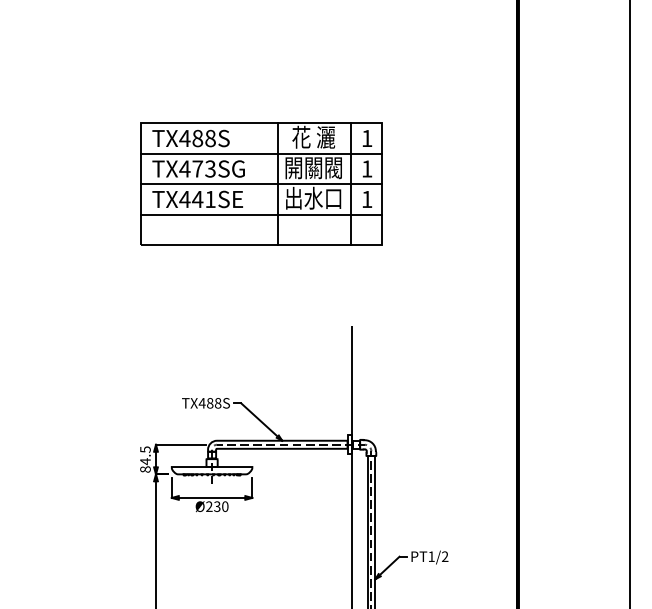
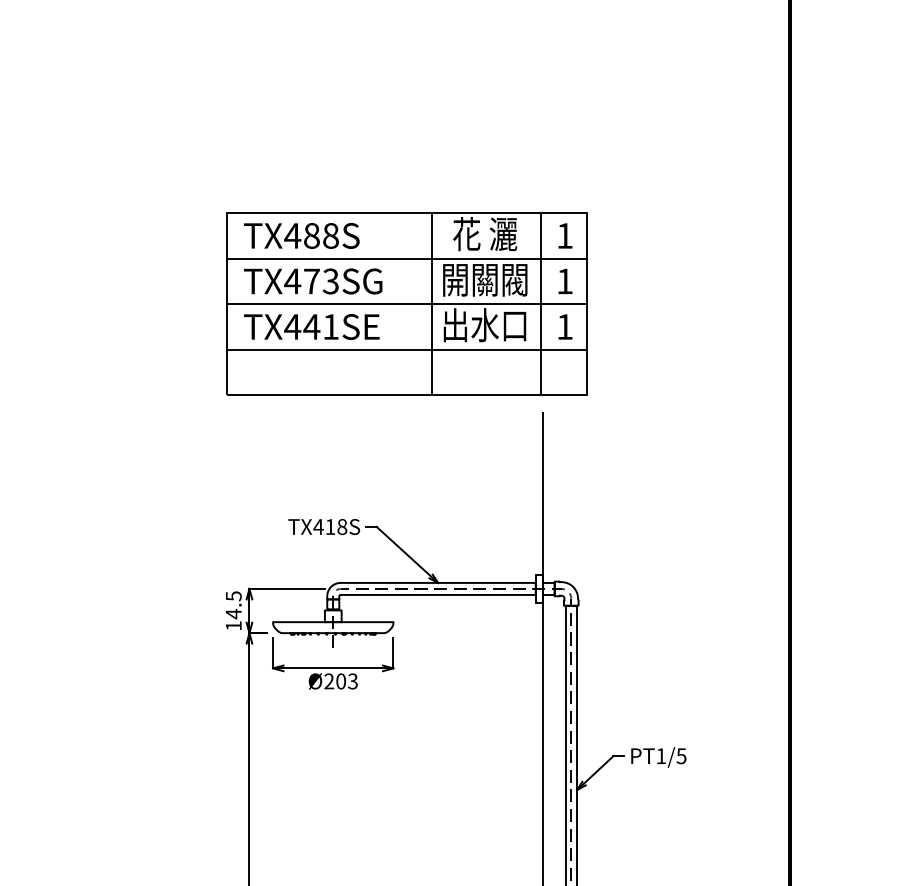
part: (261, 183) -> (407, 303), moved
text: (210, 403) -> (330, 527), TX488S -> TX418S
text: (145, 469) -> (233, 625), 84.5 -> 14.5
text: (221, 506) -> (347, 681), Ø230 -> Ø203
text: (444, 556) -> (680, 755), PT1/2 -> PT1/5

